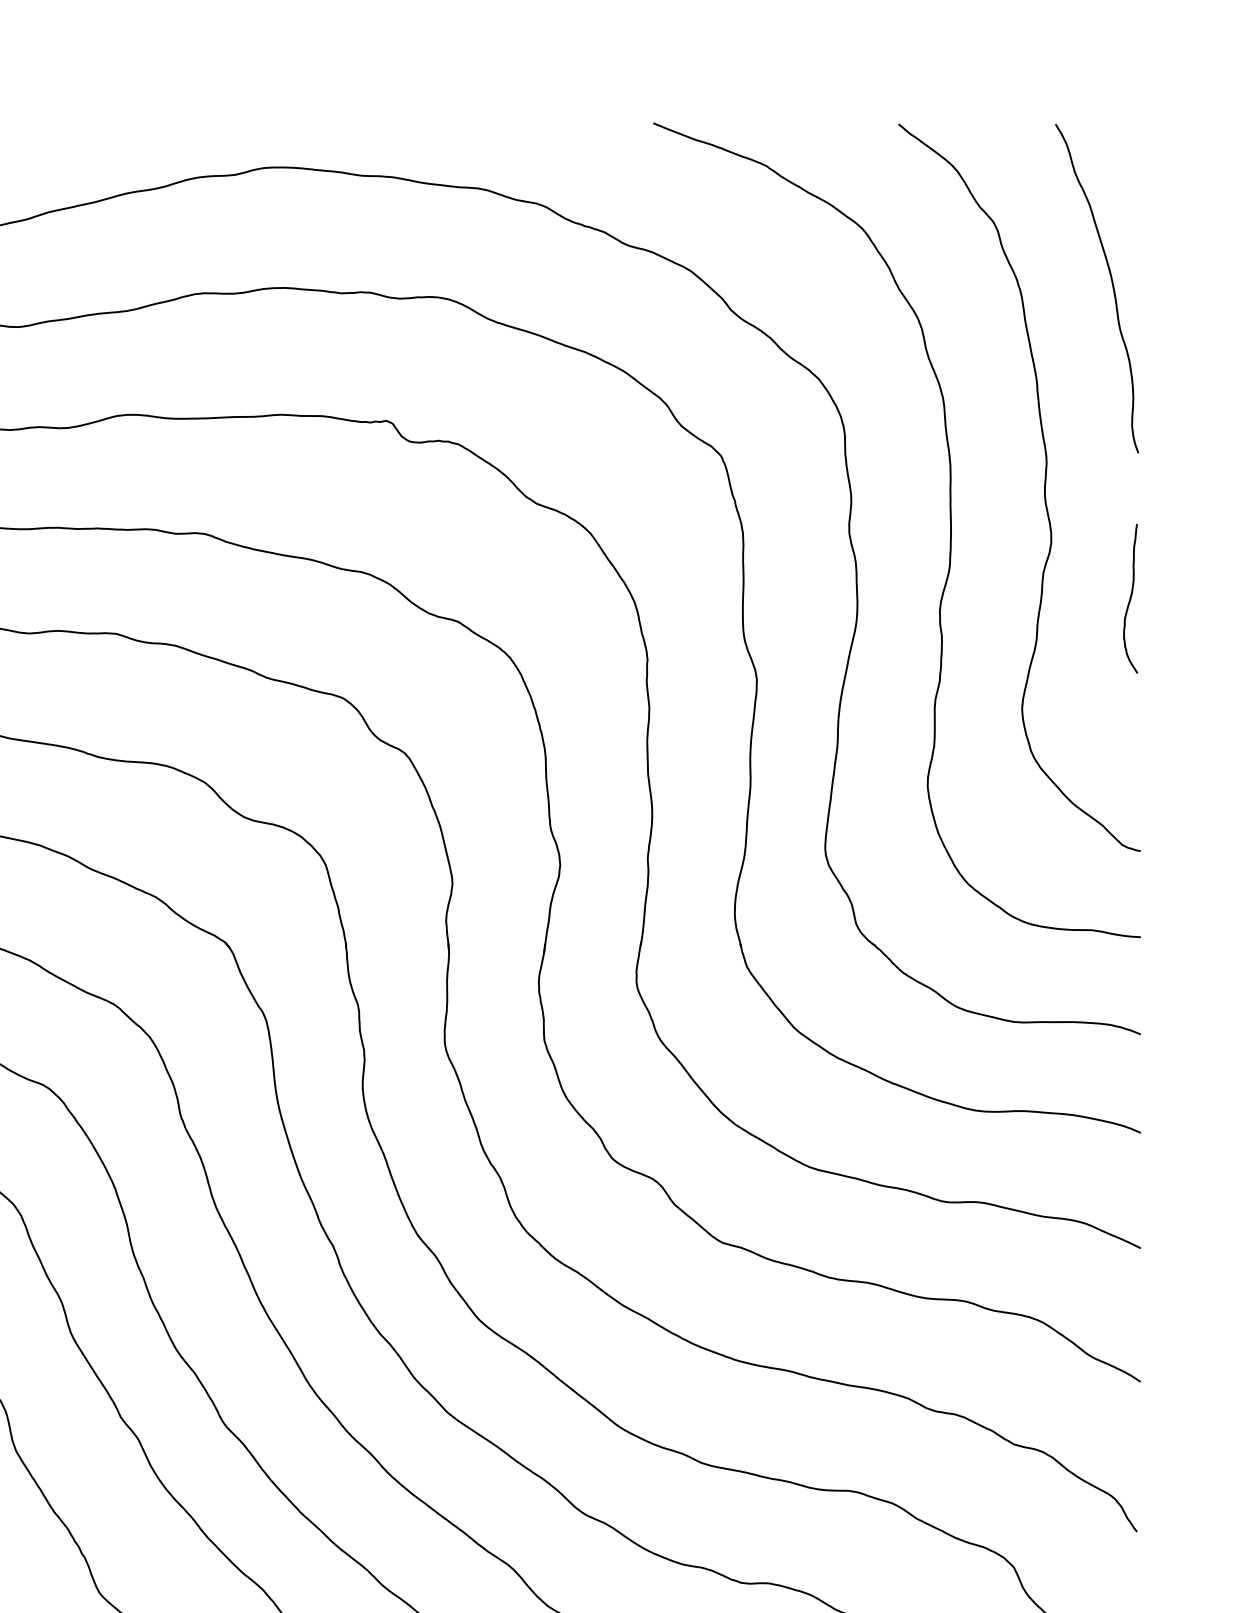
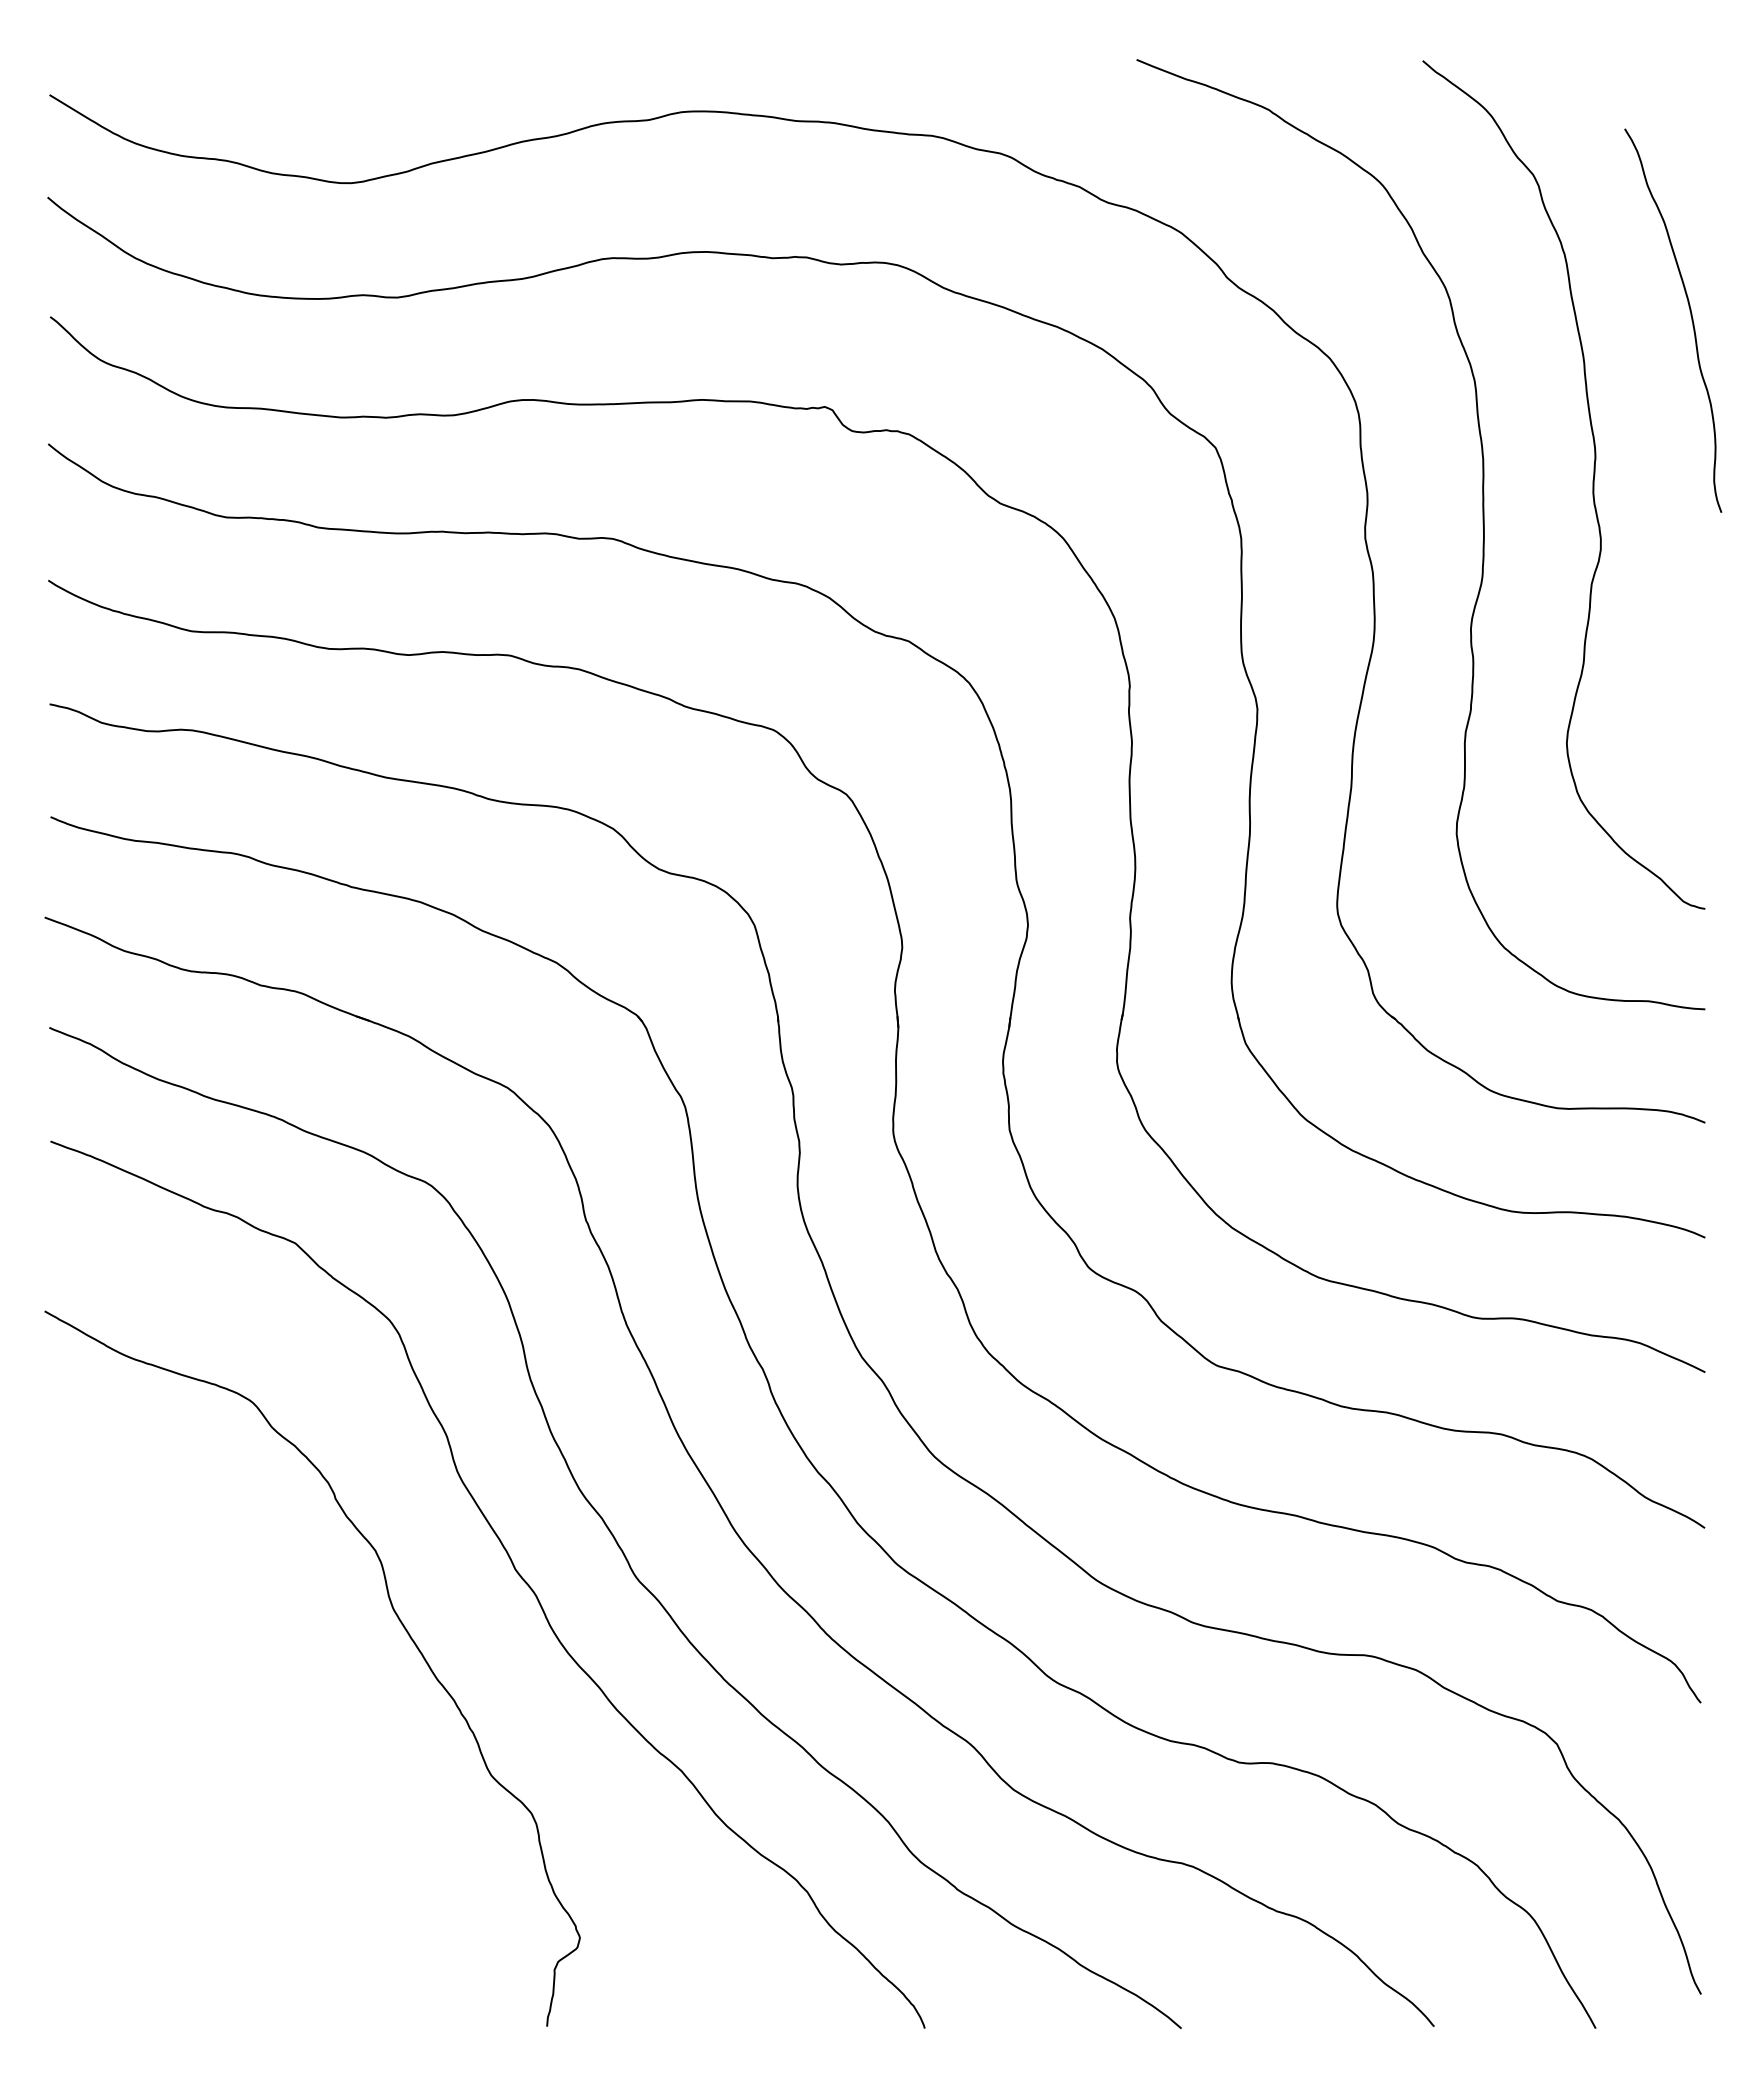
curve: (1111, 284) -> (1690, 315), moved
curve: (1129, 598) -> (1692, 614), removed

